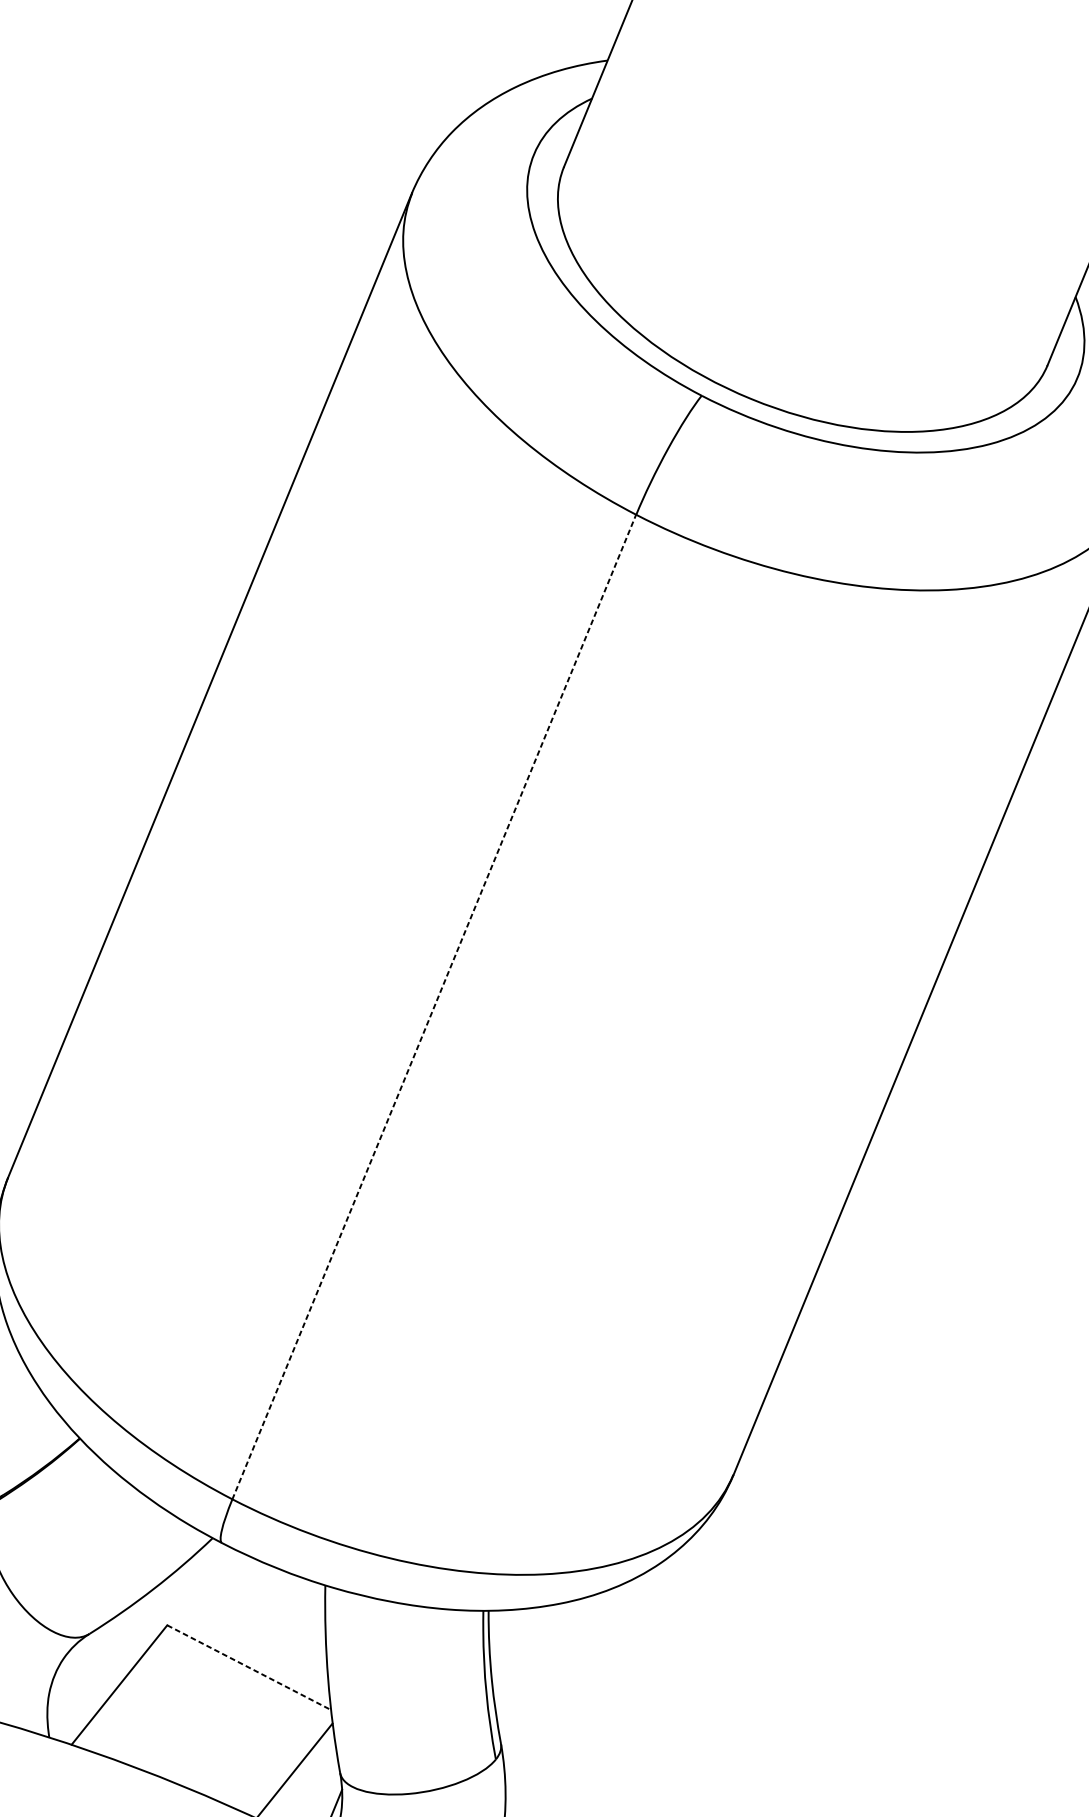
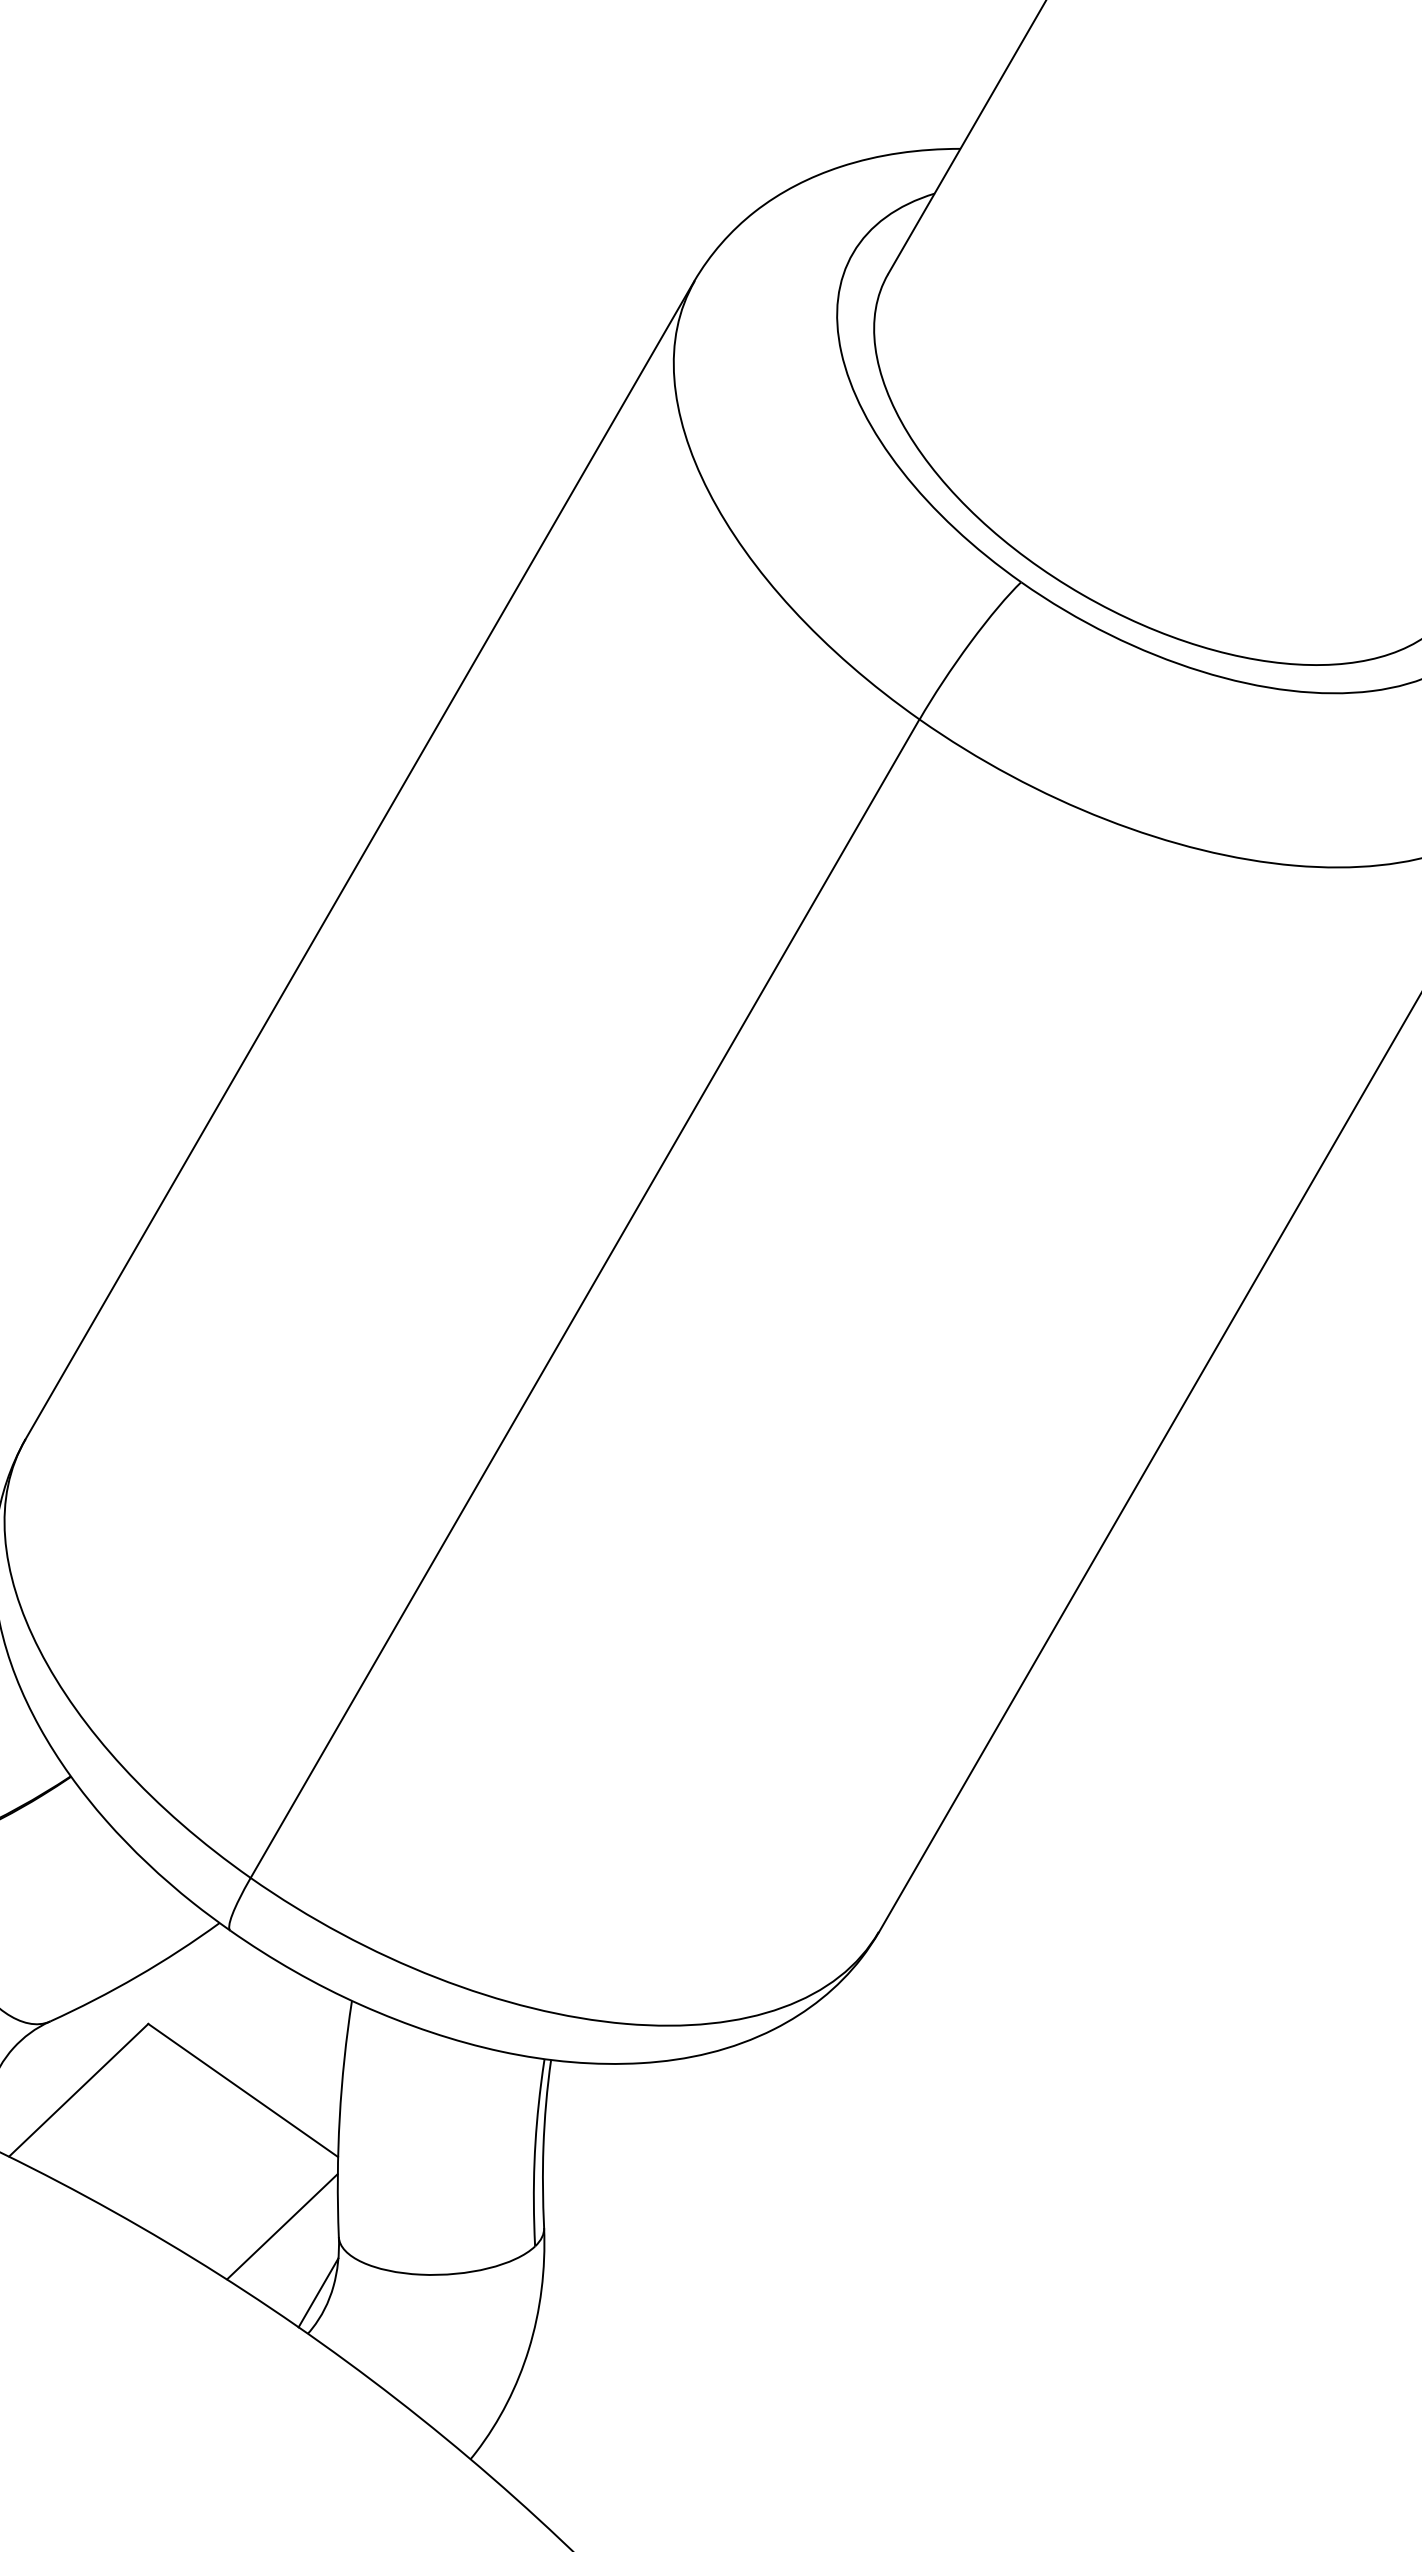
line: (433, 1006) -> (584, 1298), dashed -> solid
line: (249, 1667) -> (243, 2090), dashed -> solid

